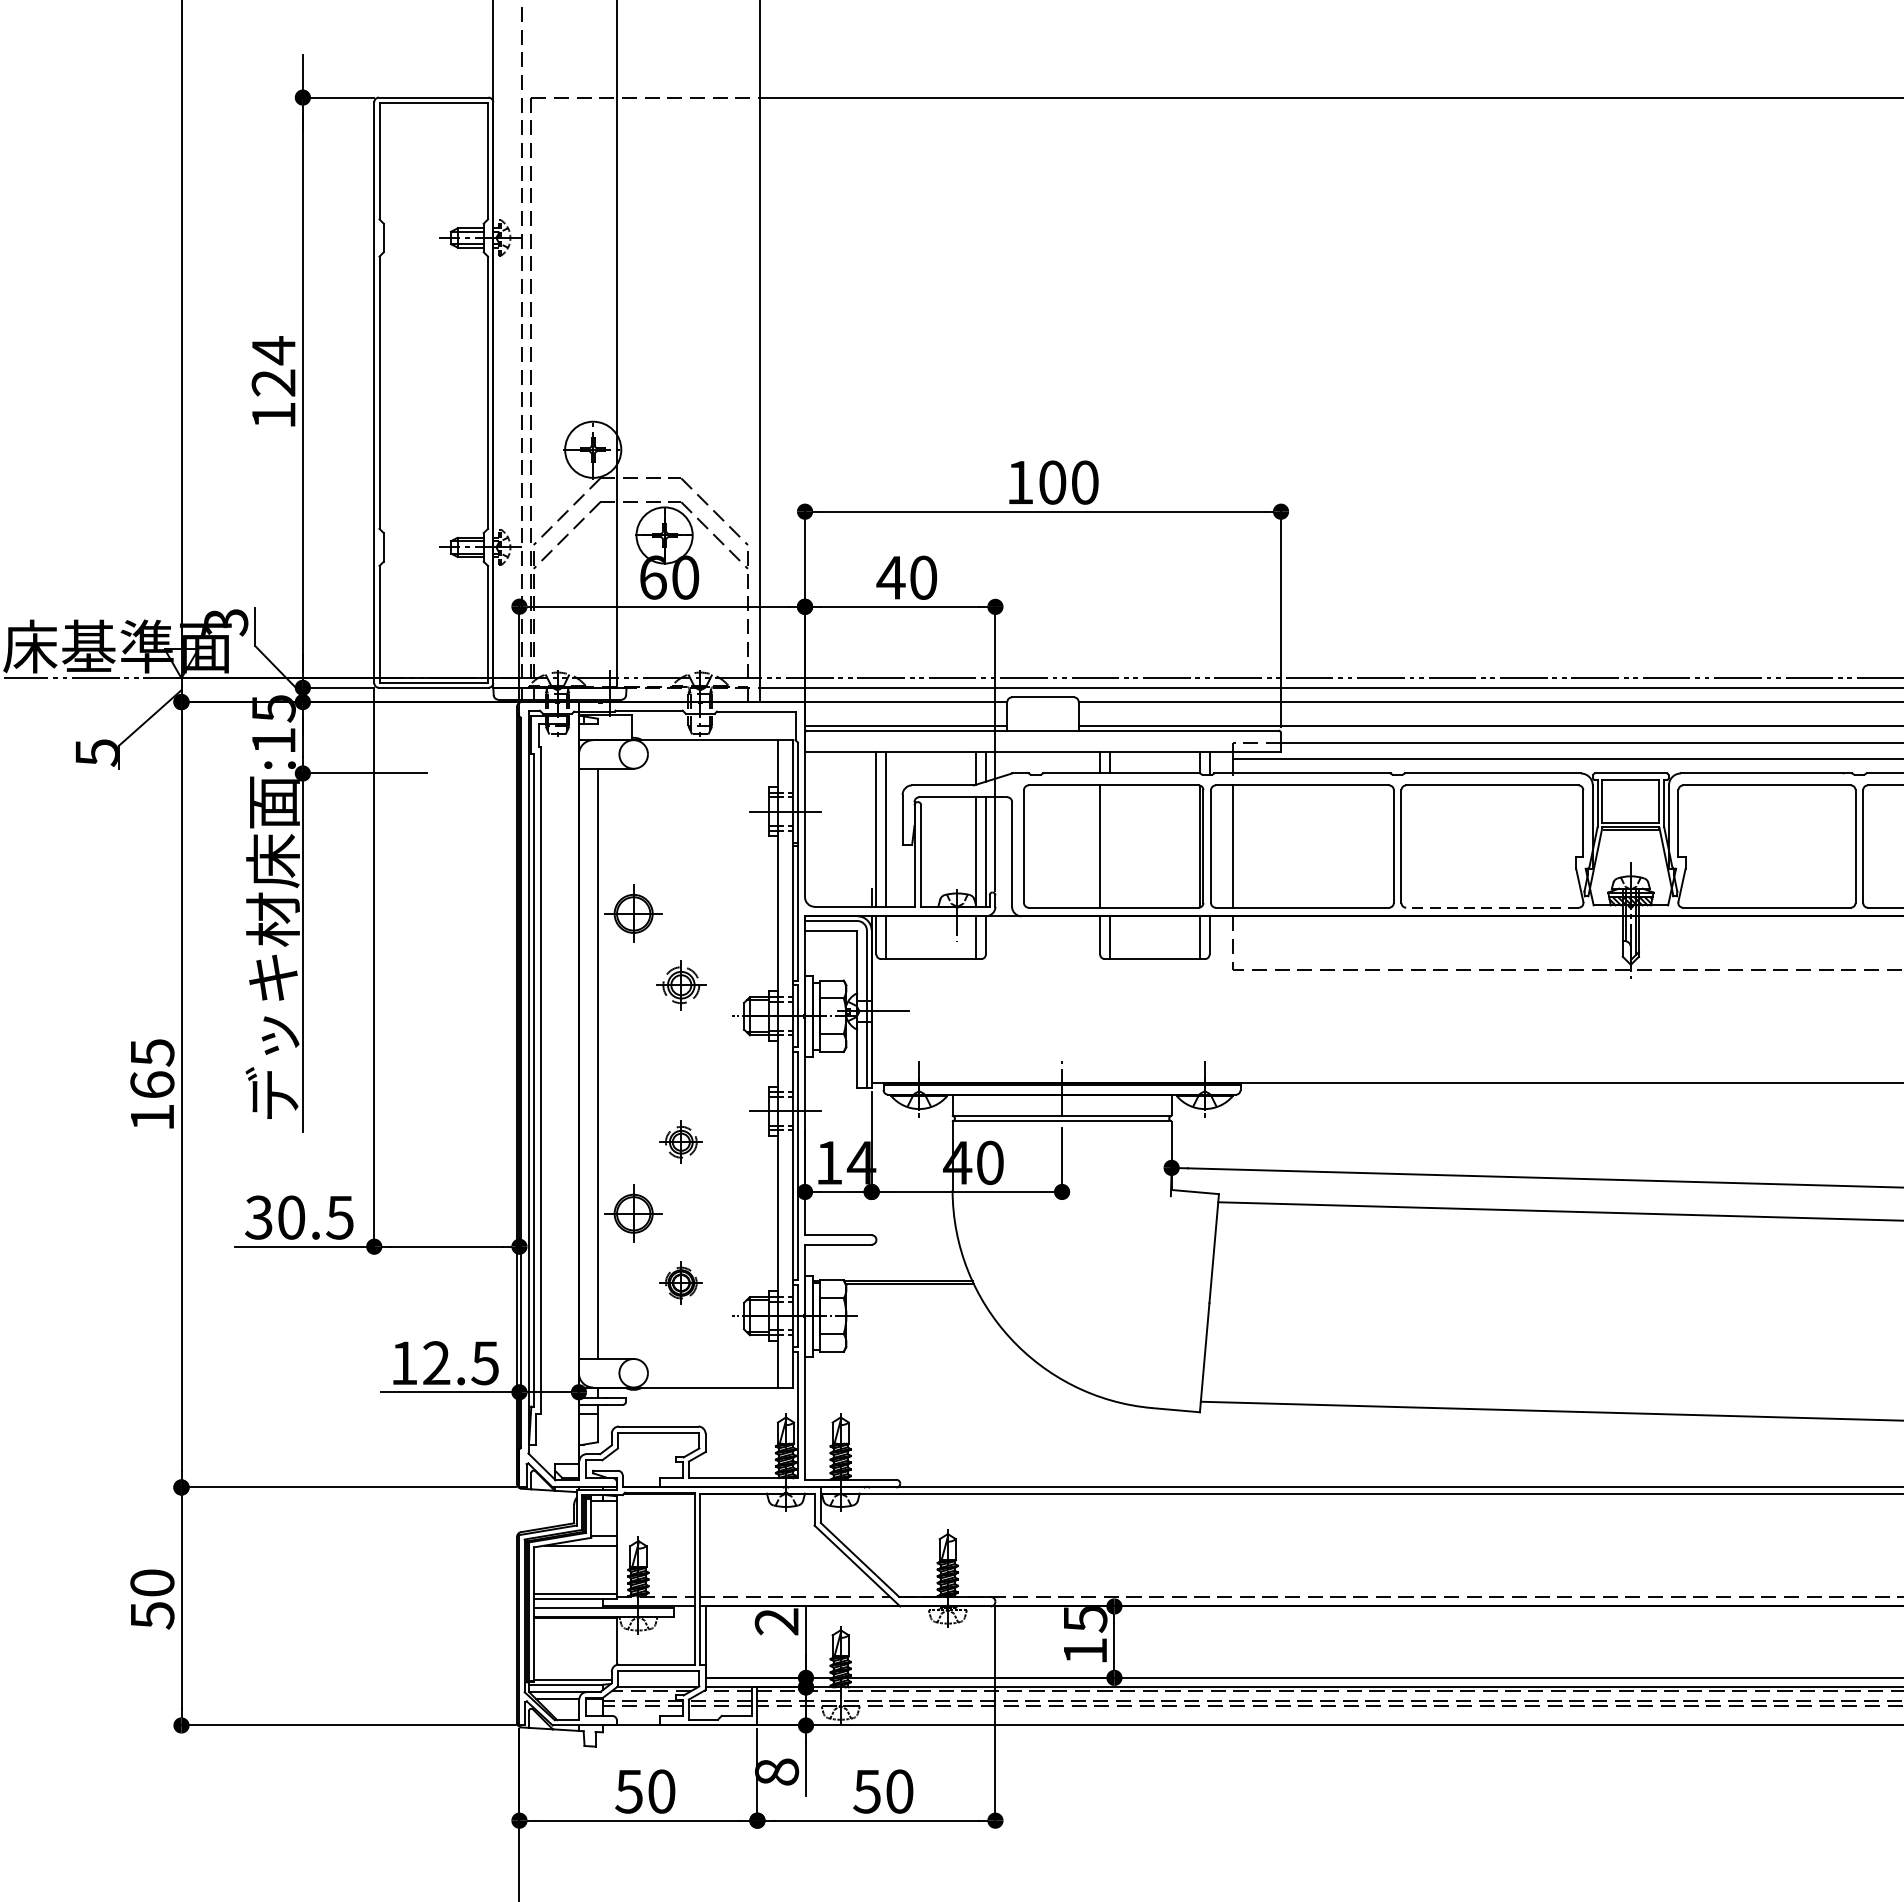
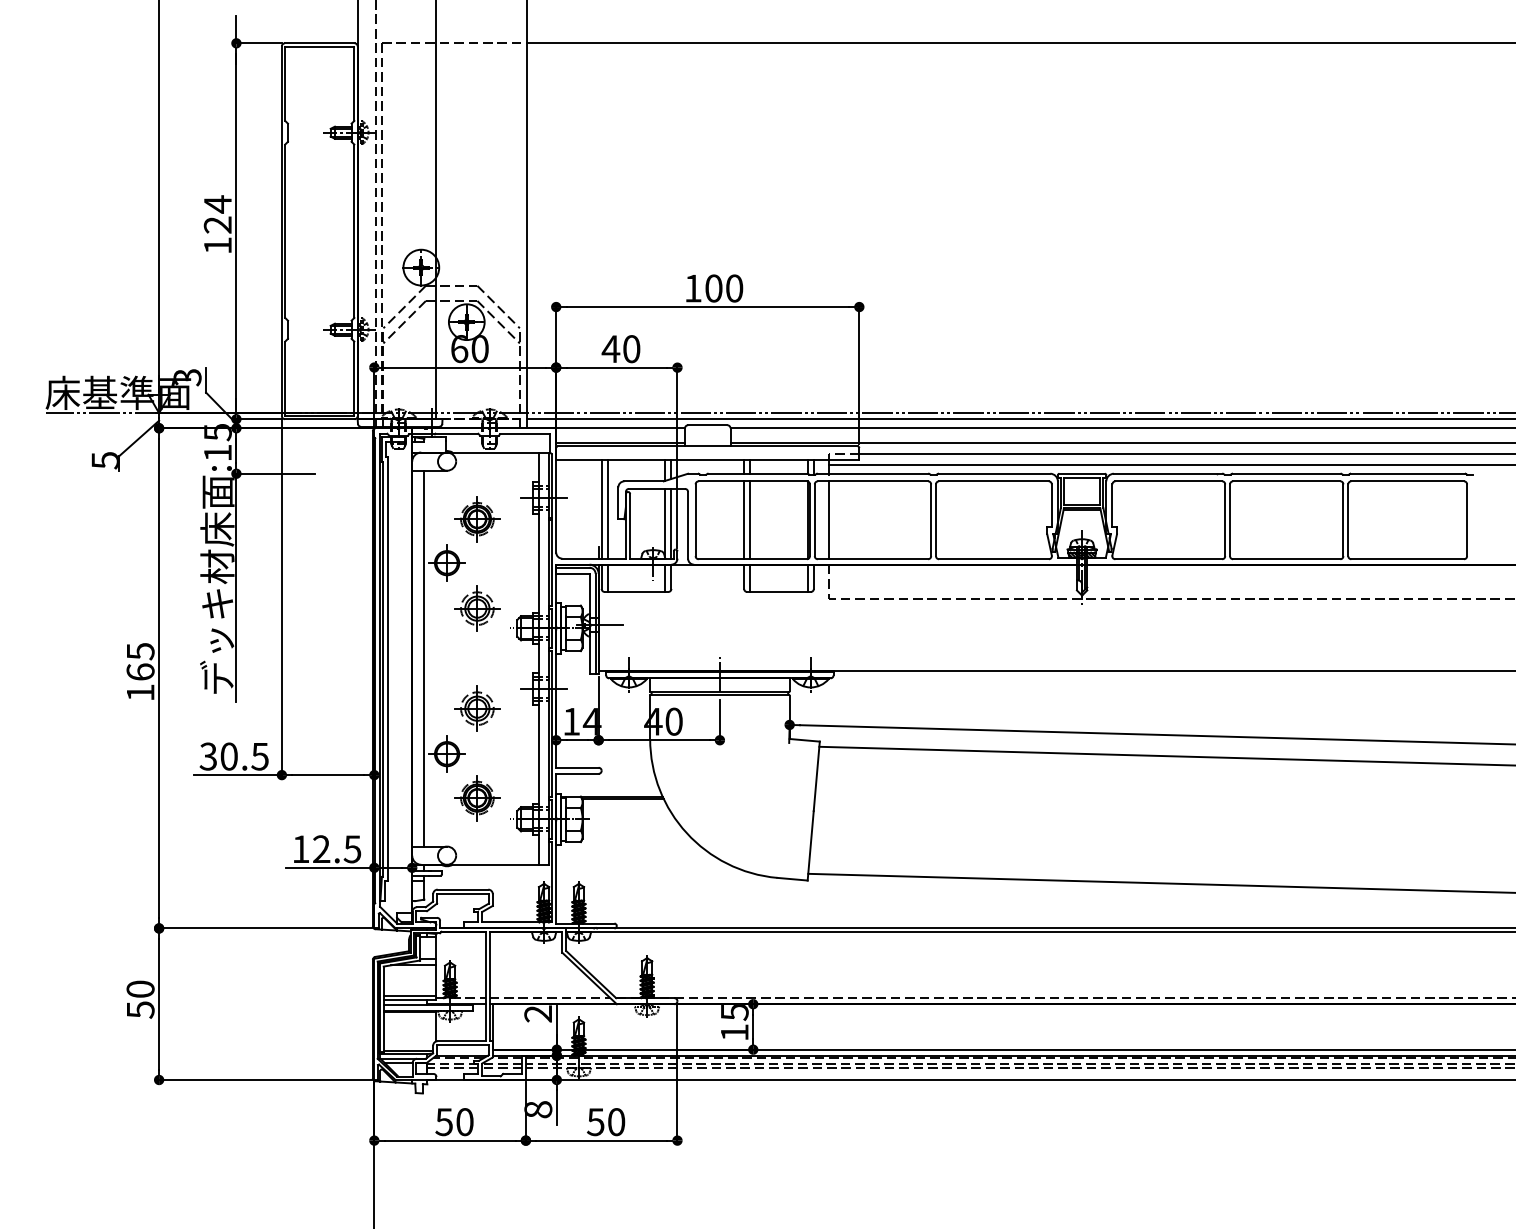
part: (681, 845) -> (477, 519), added
line: (1110, 846) -> (750, 520), added
line: (1491, 908) -> (993, 559), dashed -> solid
part: (681, 985) -> (477, 608), size x1.43
part: (681, 1142) -> (477, 708), size x1.67
part: (681, 1283) -> (477, 798), size x1.67

